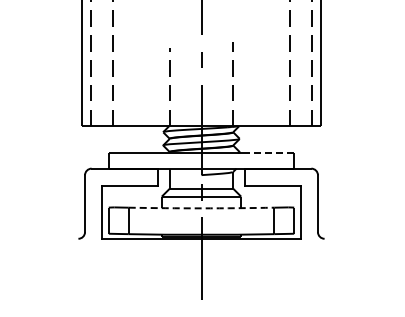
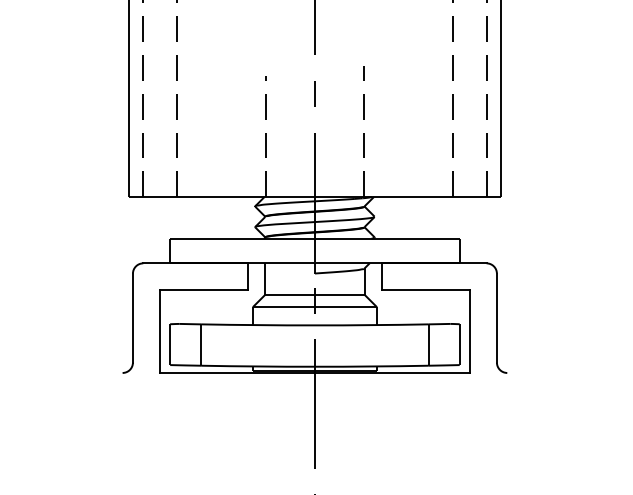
line: (268, 152) -> (419, 238), dashed -> solid
arc: (201, 208) -> (314, 325), dashed -> solid

